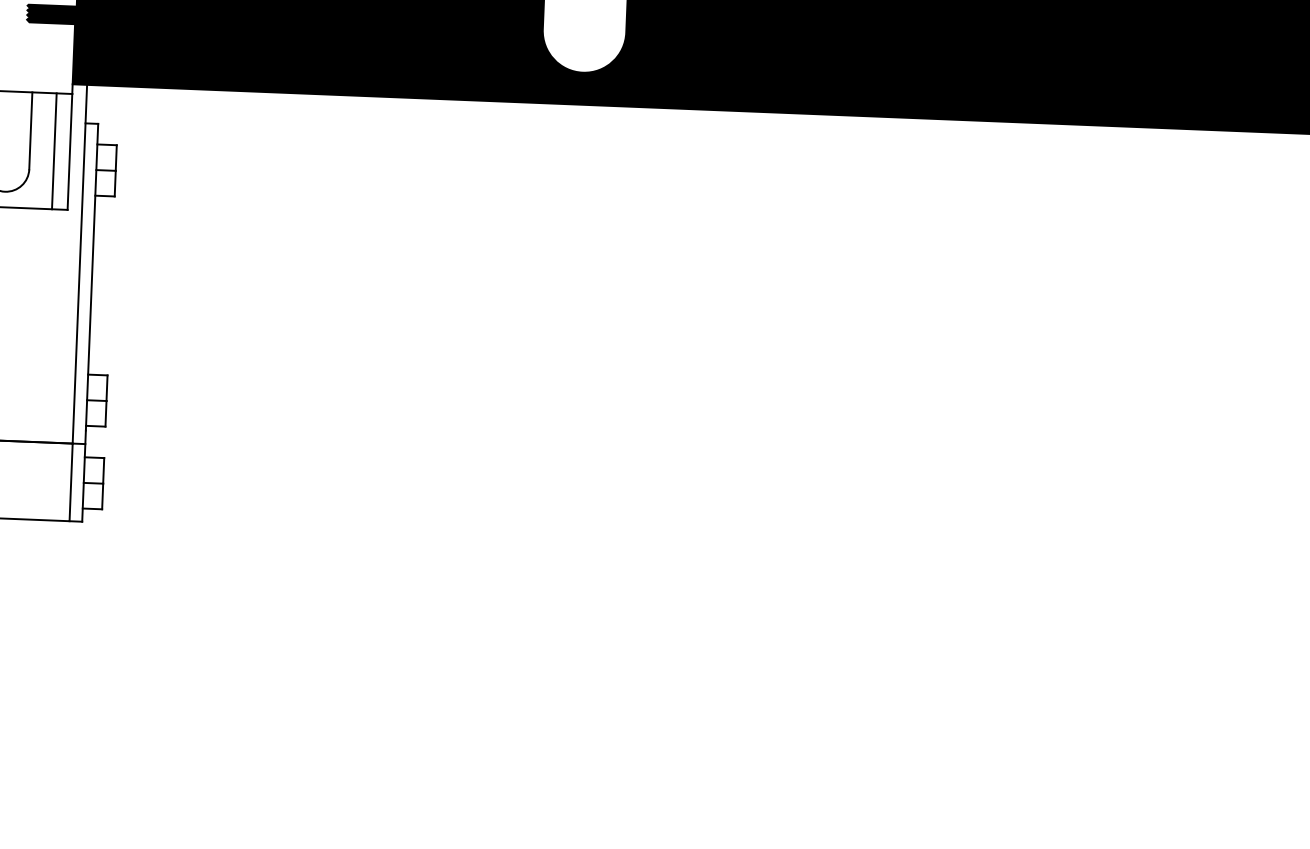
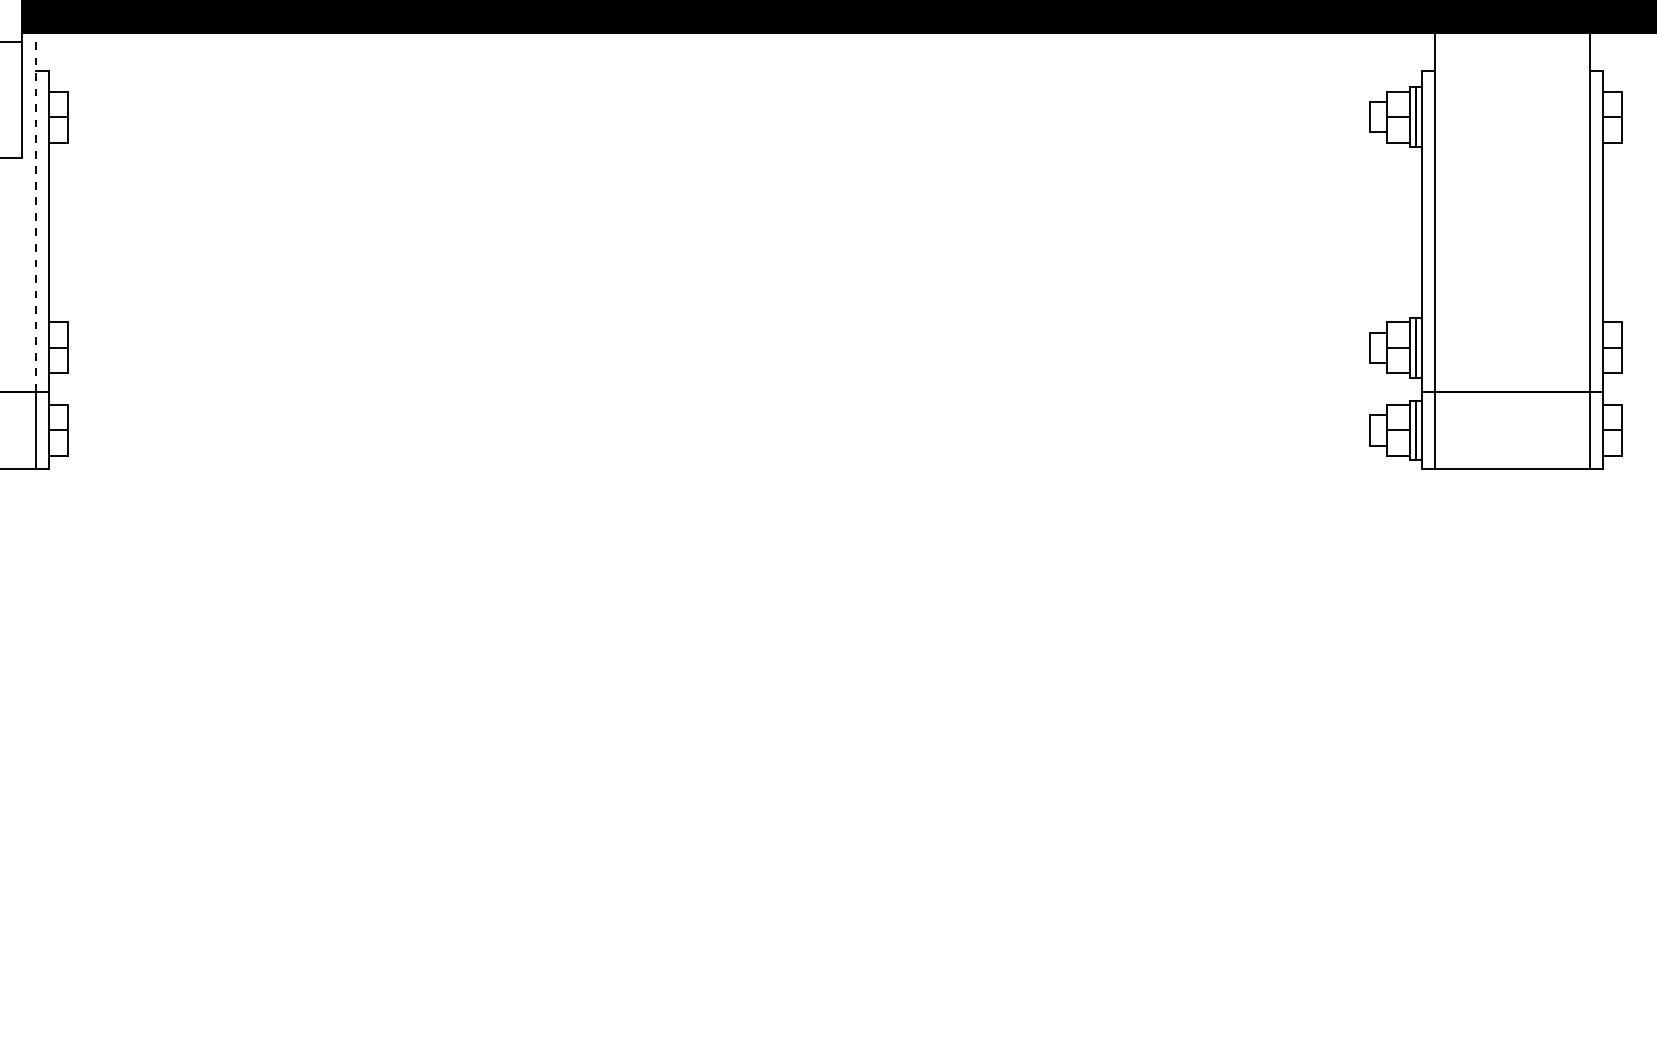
line: (54, 151) -> (6, 100), removed
line: (80, 264) -> (36, 212), solid -> dashed

